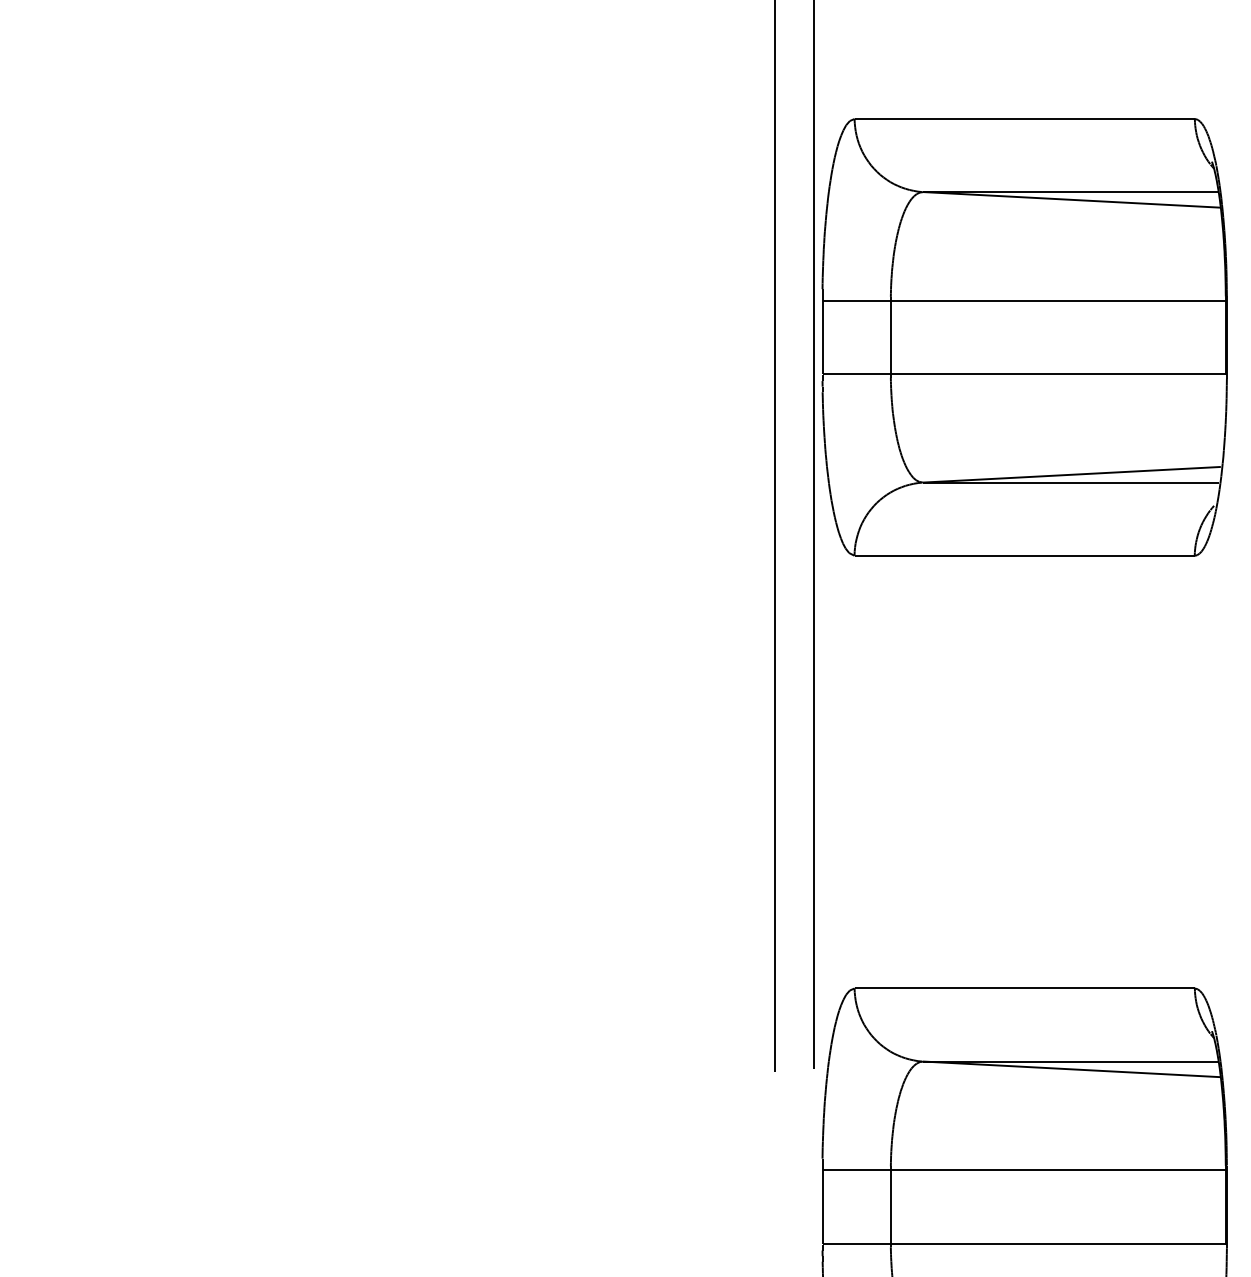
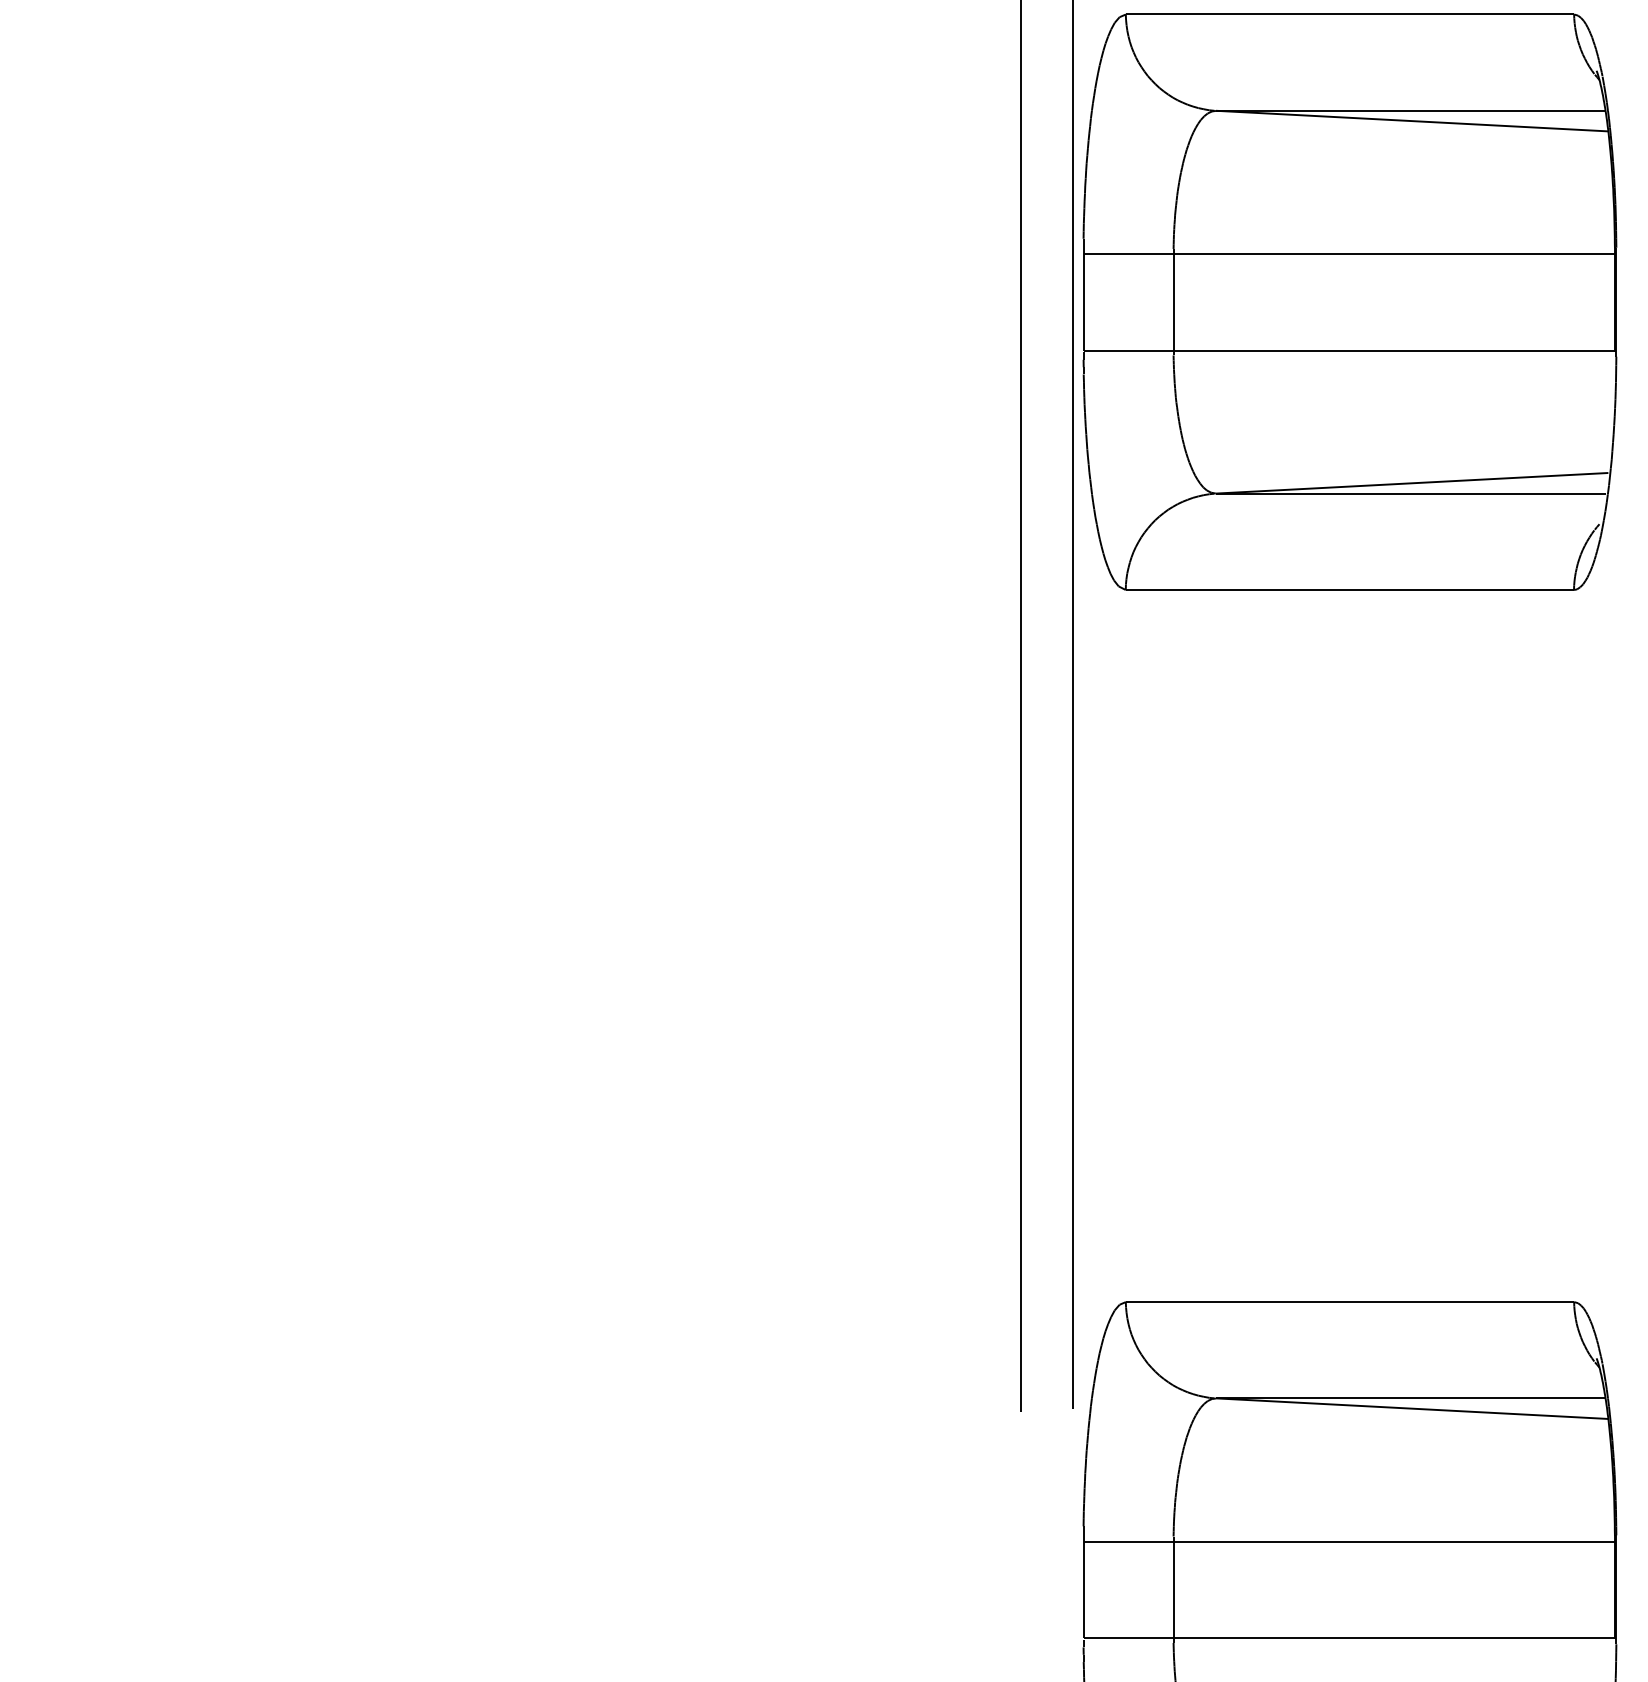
part: (1024, 336) -> (1349, 301), moved

